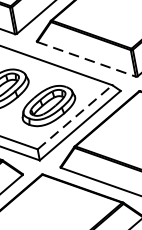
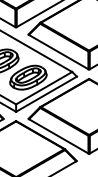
line: (87, 59) -> (59, 52), dashed -> solid
line: (75, 116) -> (44, 87), dashed -> solid

